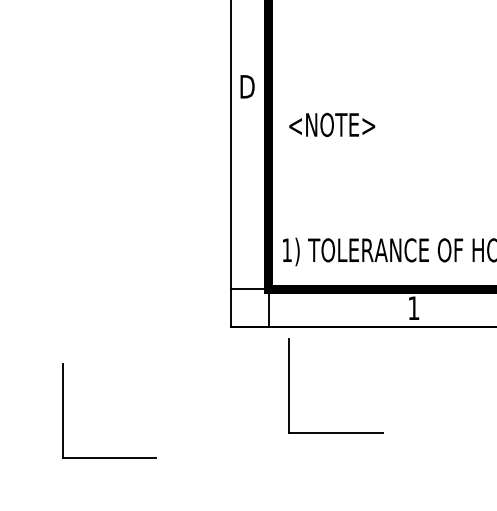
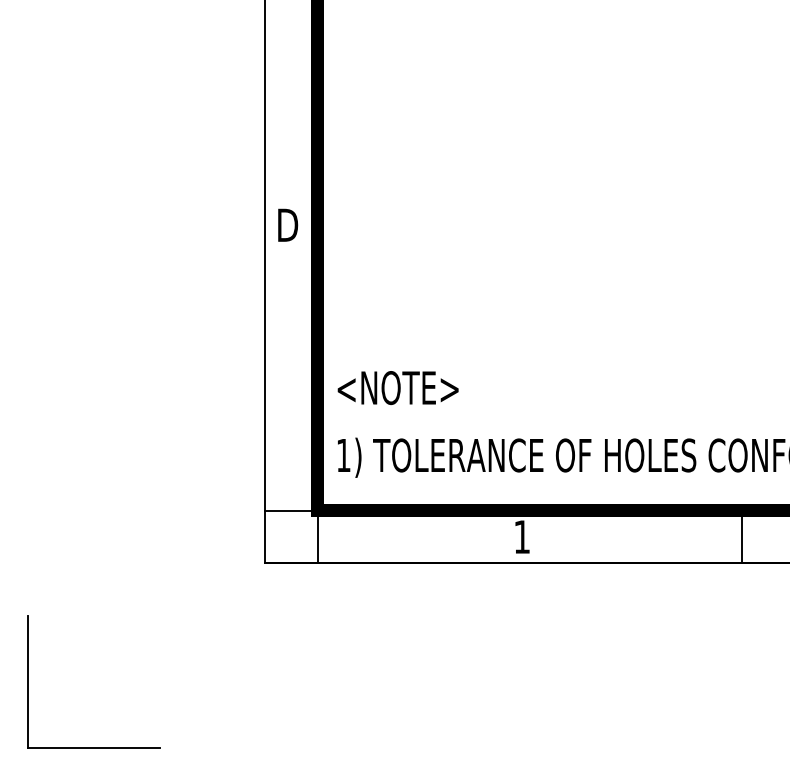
text: (331, 124) -> (397, 387), moved
part: (289, 385) -> (347, 645), removed

